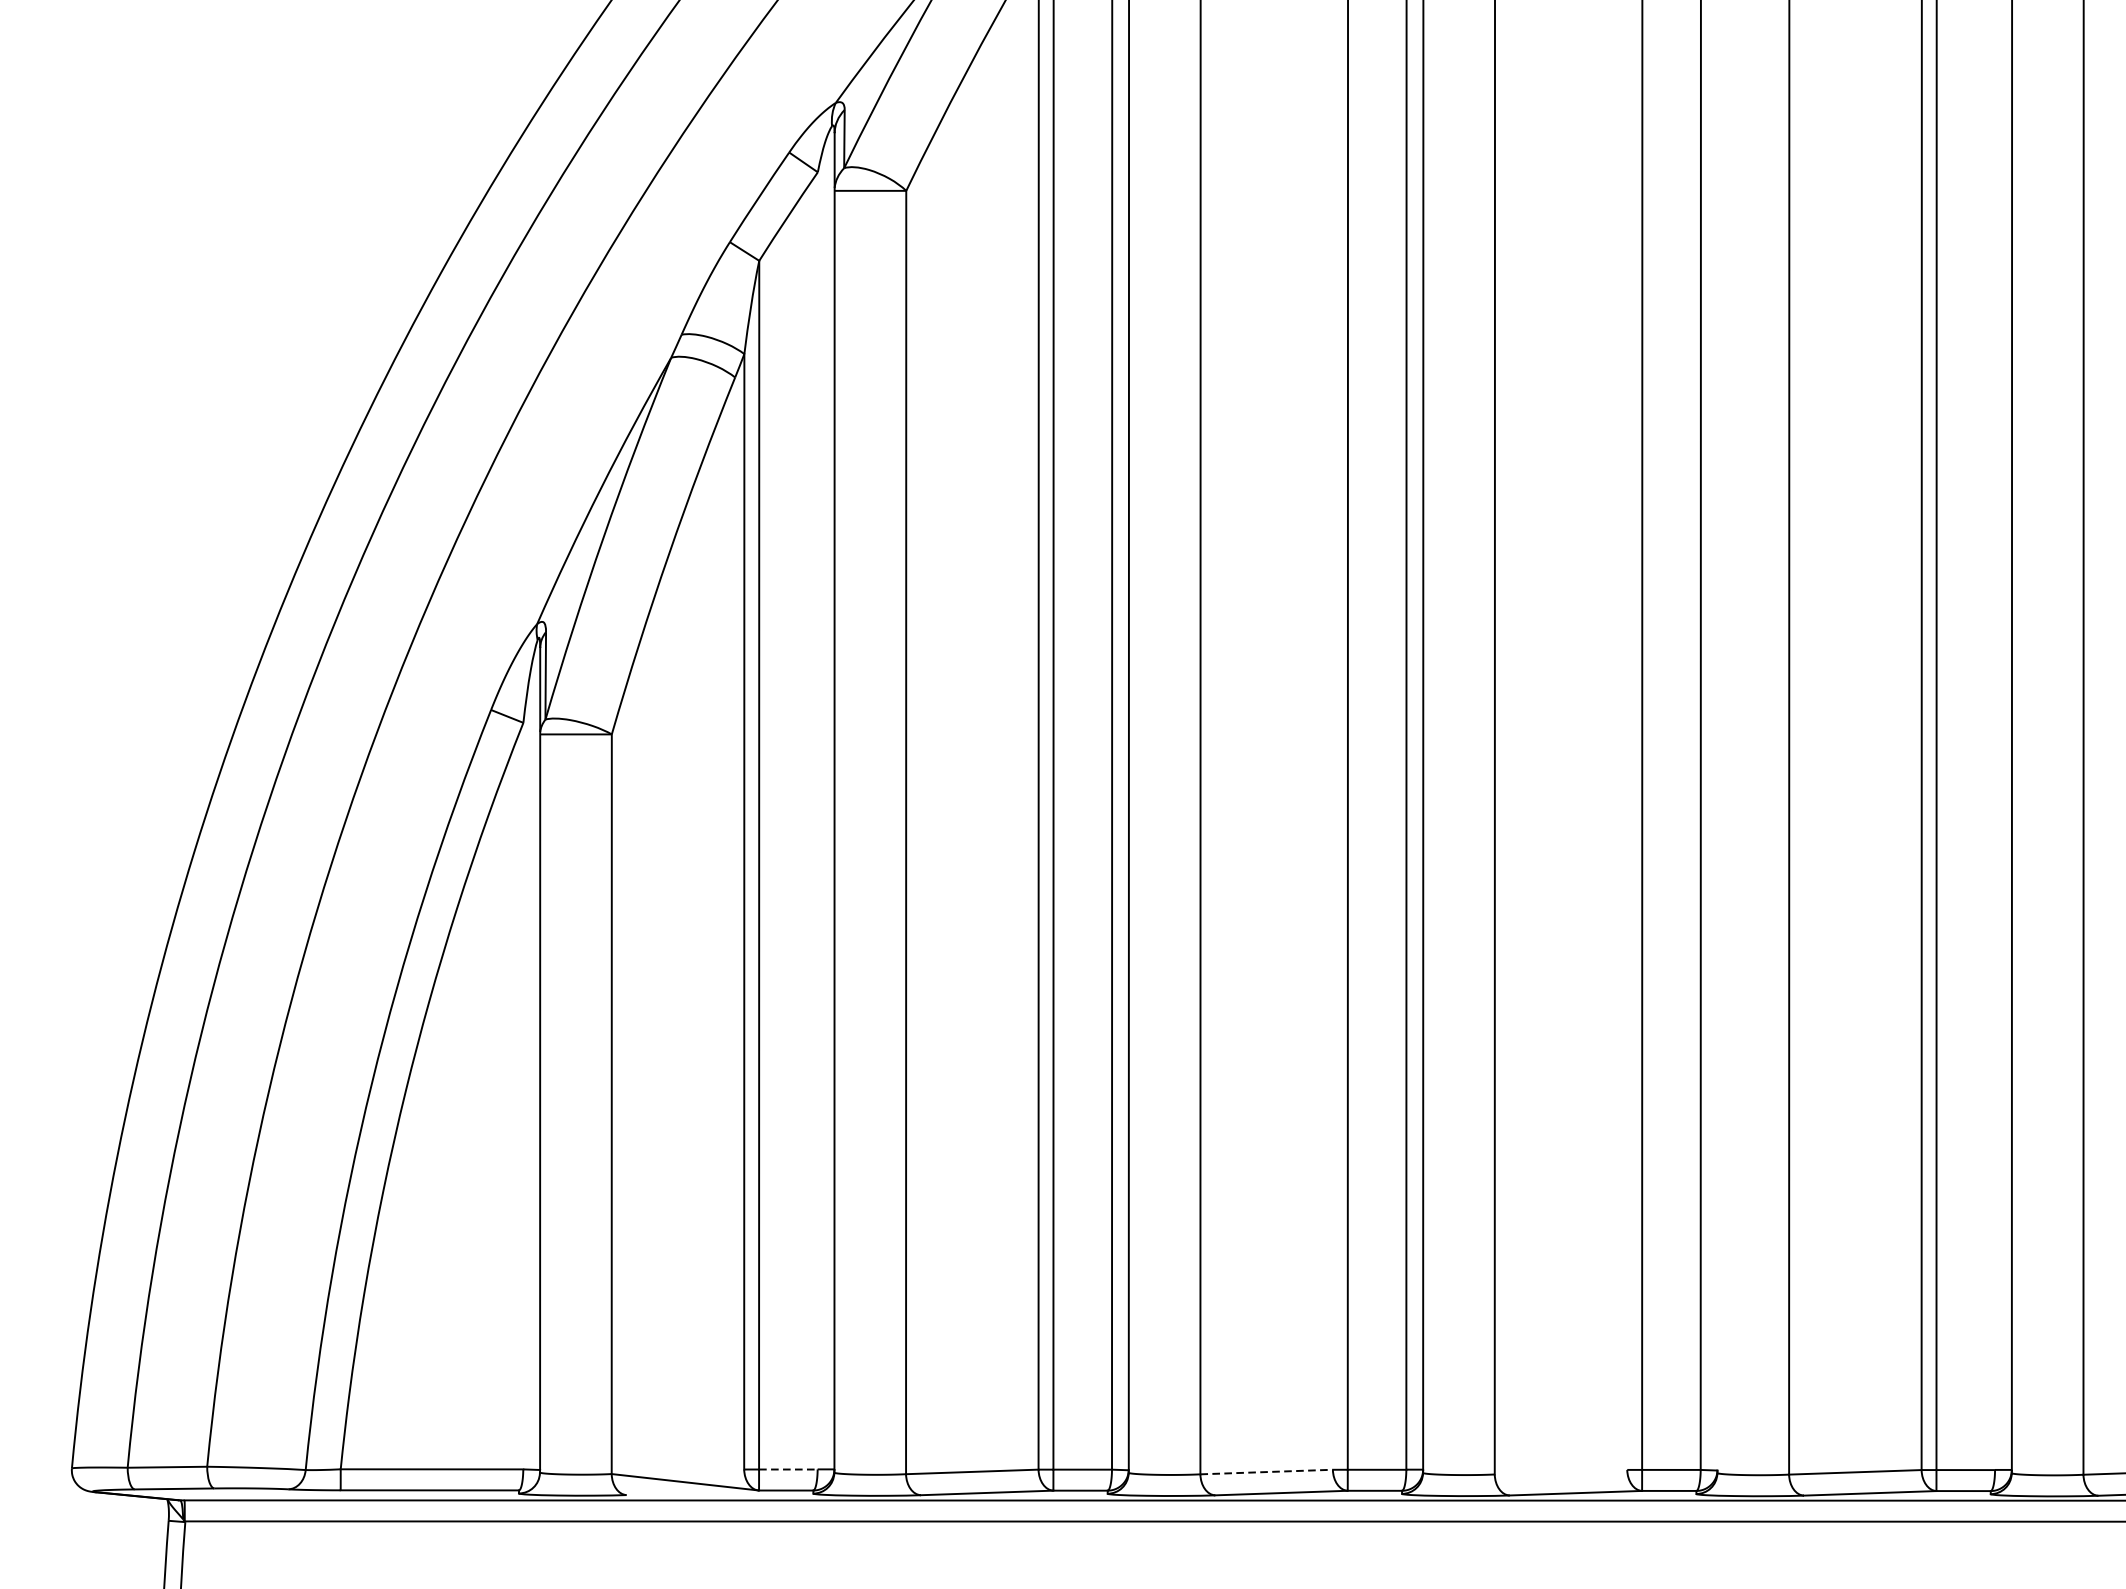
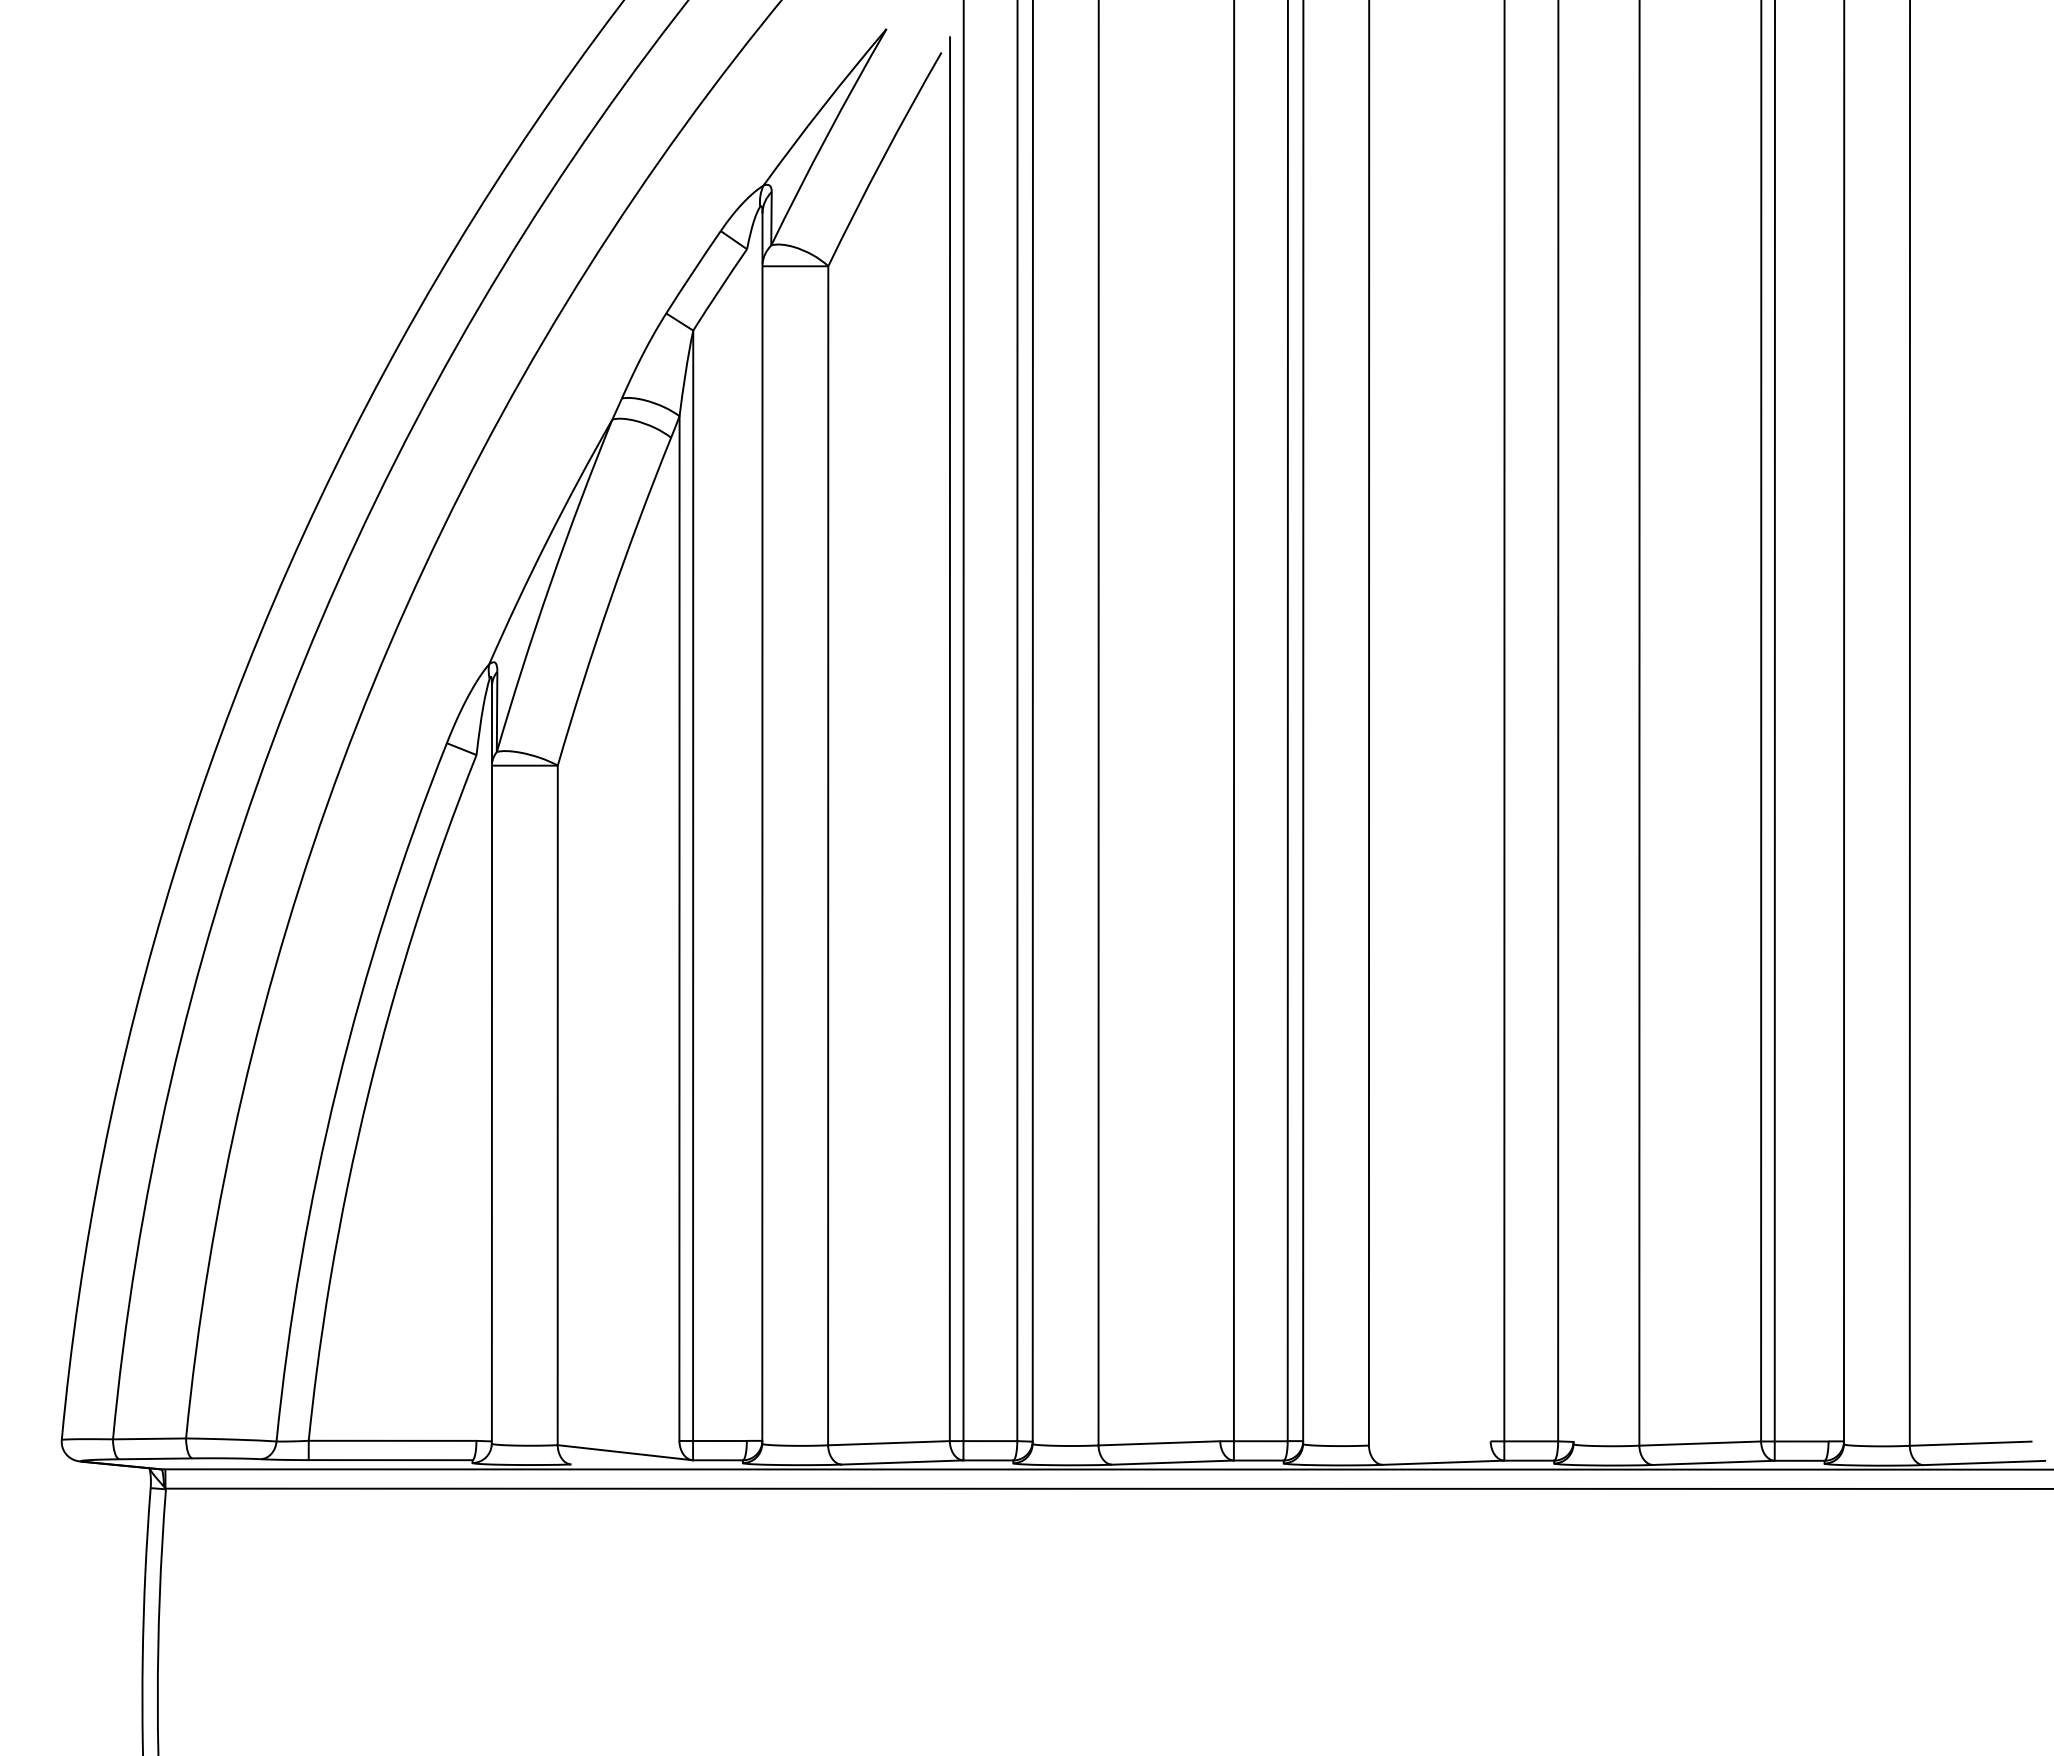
line: (787, 1468) -> (719, 1440), dashed -> solid
line: (1266, 1472) -> (1159, 1443), dashed -> solid

